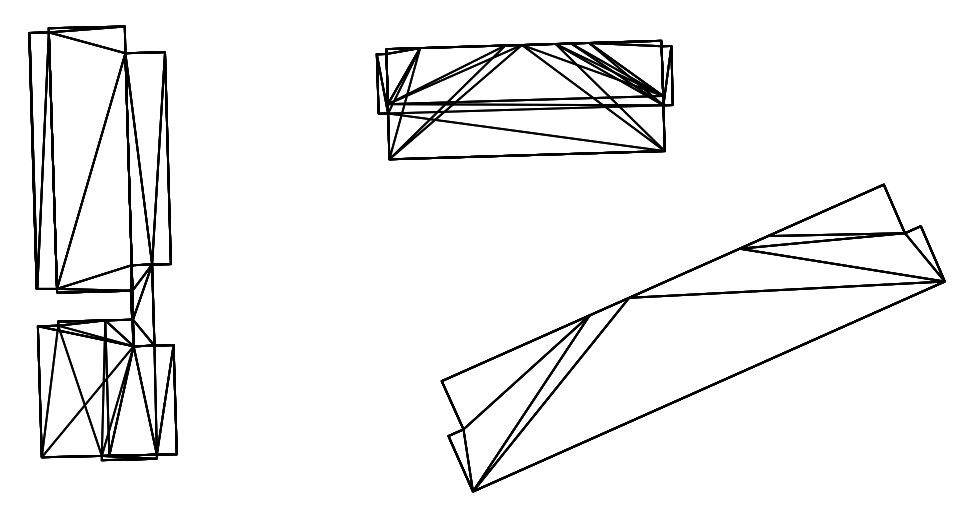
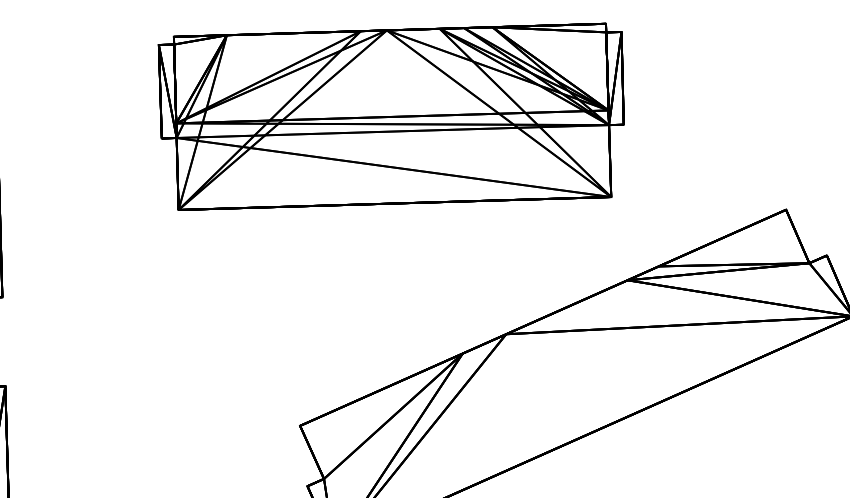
part: (524, 99) -> (391, 116), size x1.43

